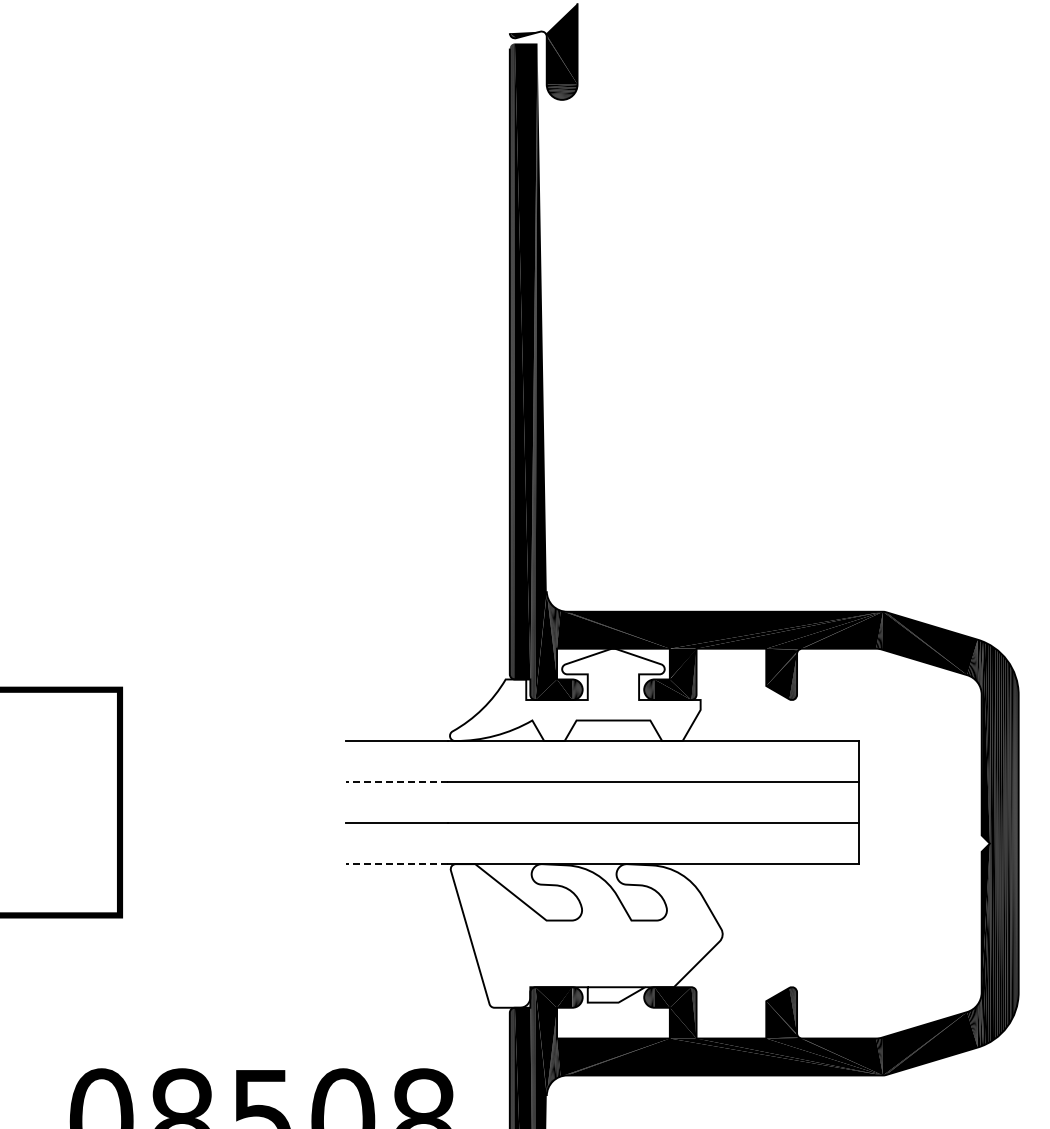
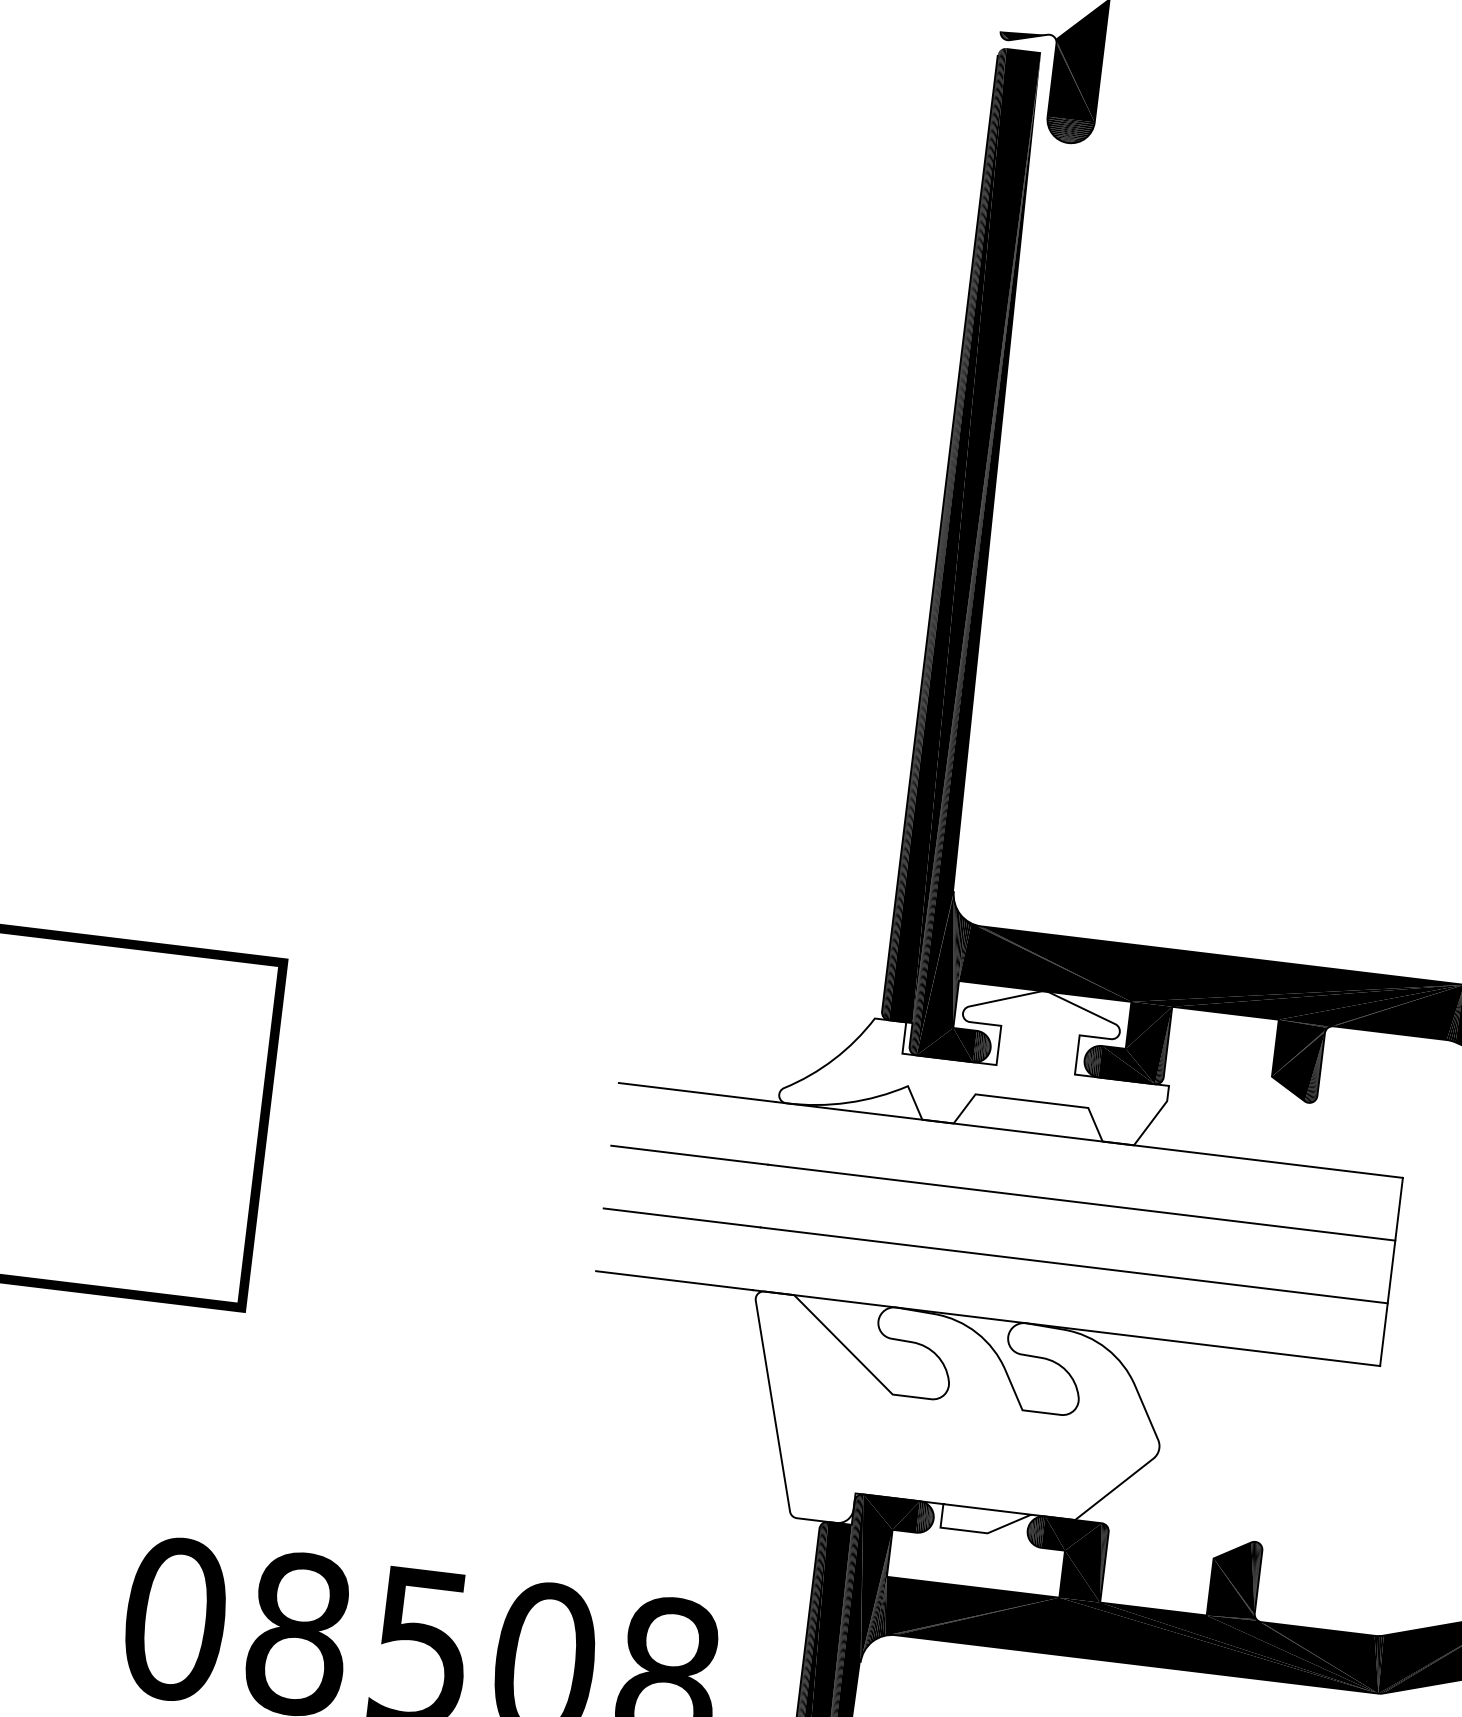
line: (396, 782) -> (688, 1155), dashed -> solid
line: (396, 864) -> (673, 1281), dashed -> solid

